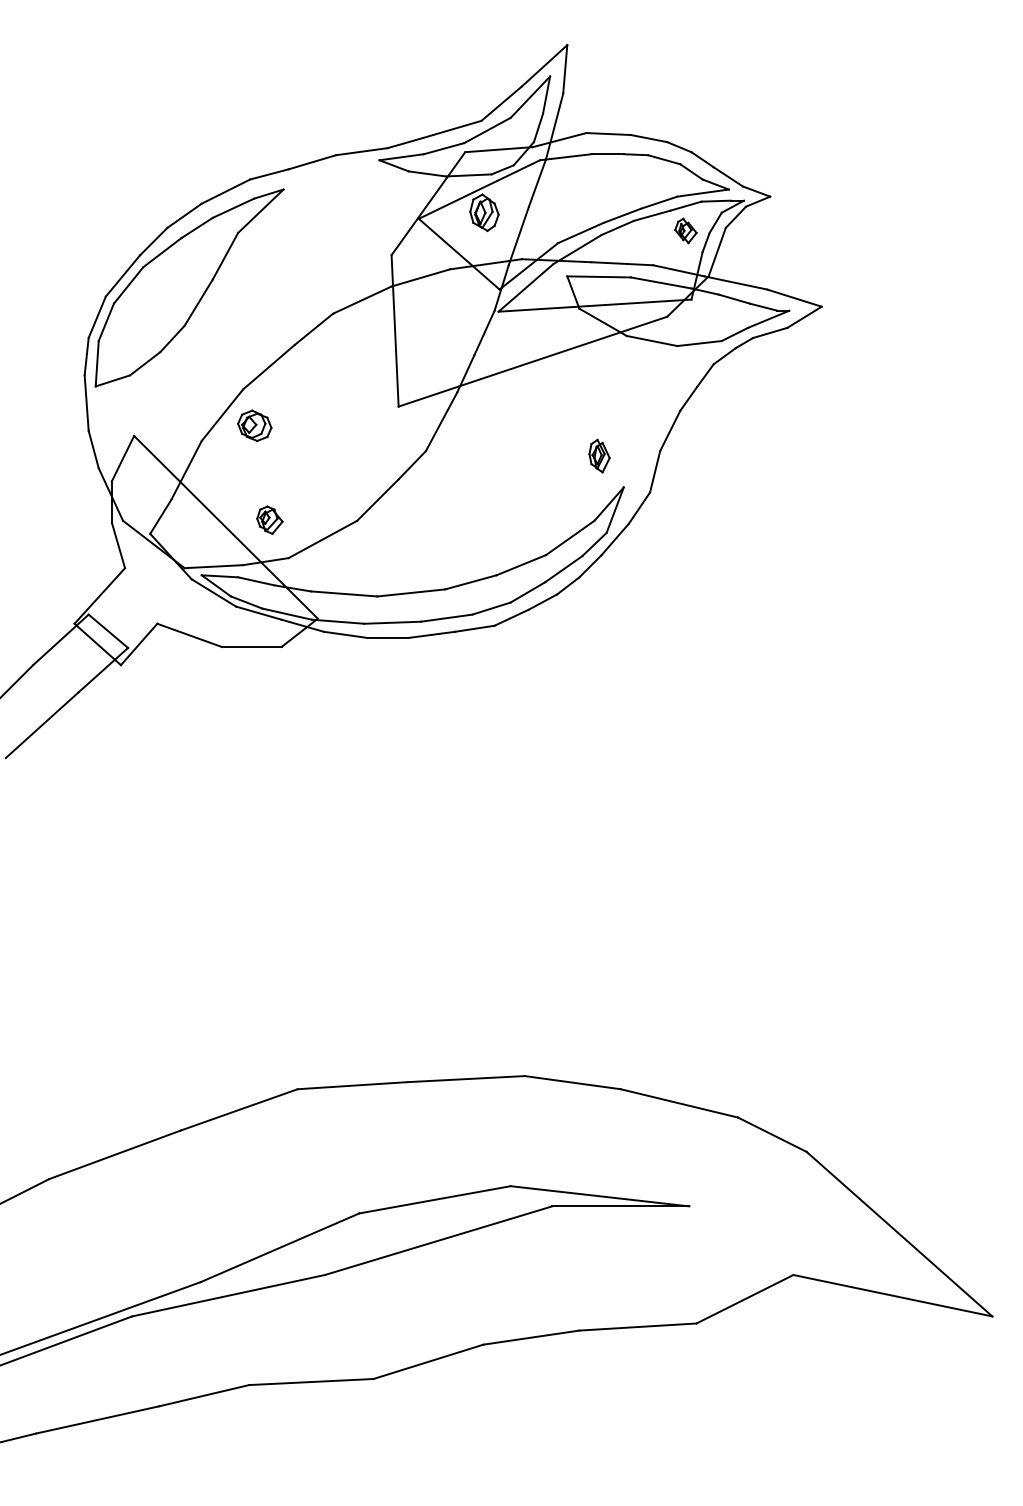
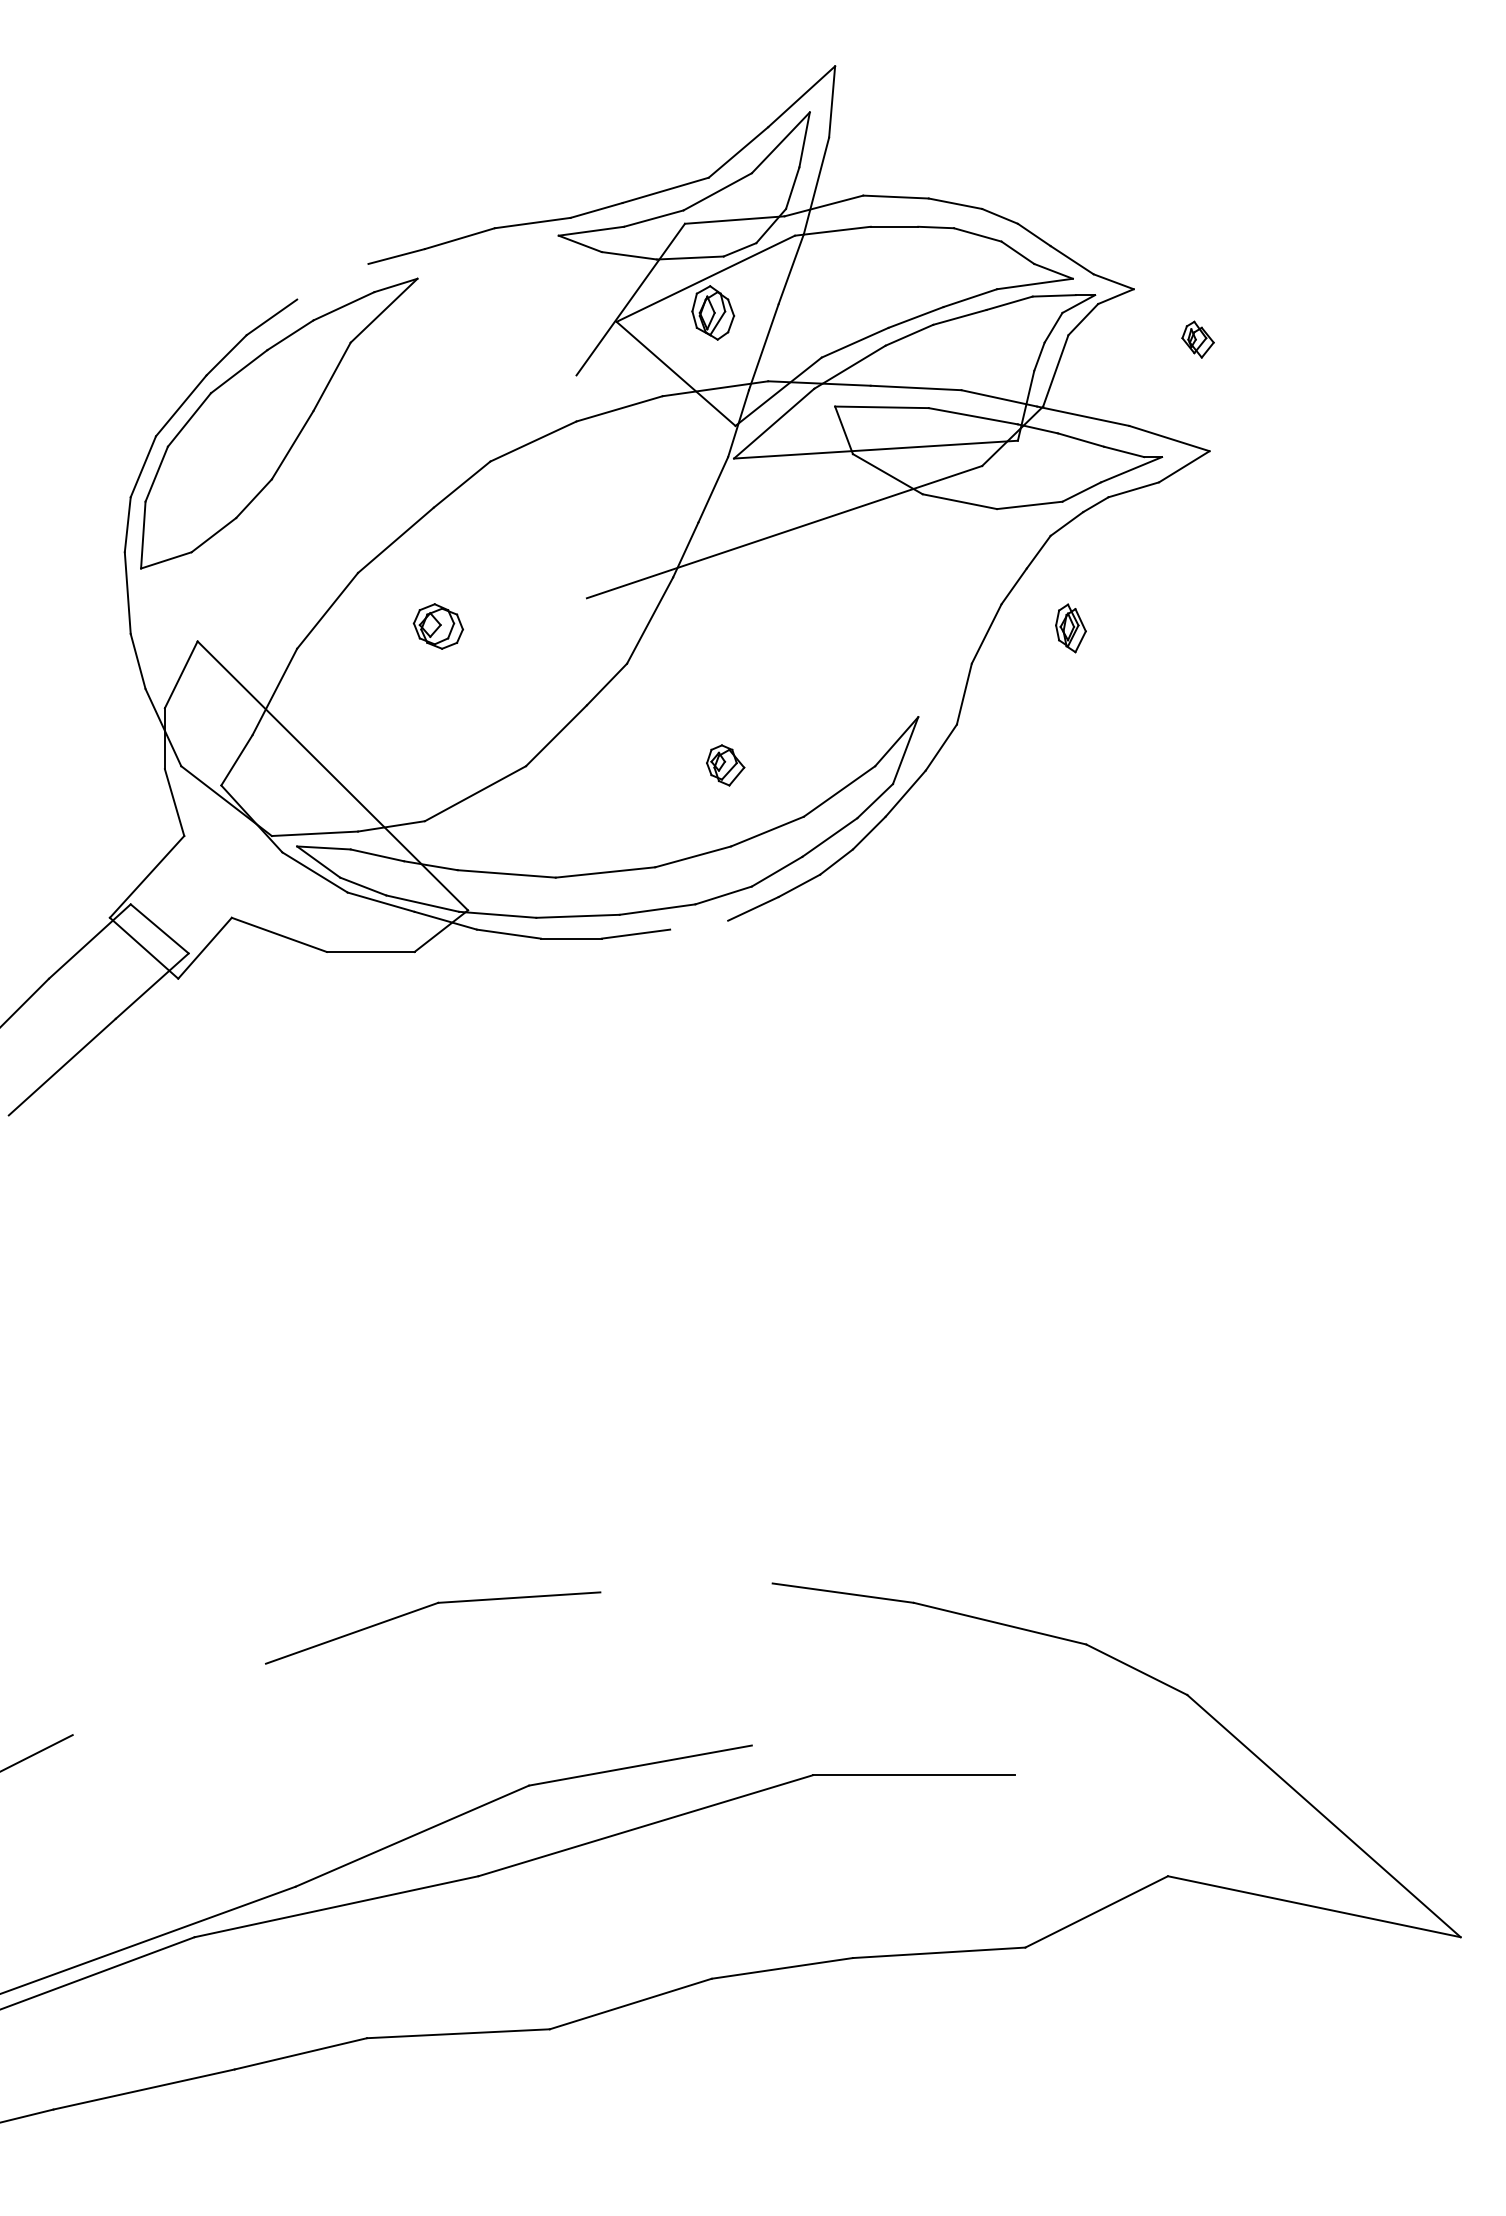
line: (225, 191) -> (332, 281), removed
part: (685, 230) -> (1197, 339), moved
line: (394, 330) -> (580, 486), removed
part: (254, 425) -> (438, 626), moved
part: (599, 455) -> (1070, 627), moved
part: (269, 519) -> (725, 764), moved
line: (474, 628) -> (698, 924), removed
line: (465, 1079) -> (685, 1588), removed
line: (114, 1154) -> (168, 1698), removed
line: (599, 1196) -> (882, 1760), removed

